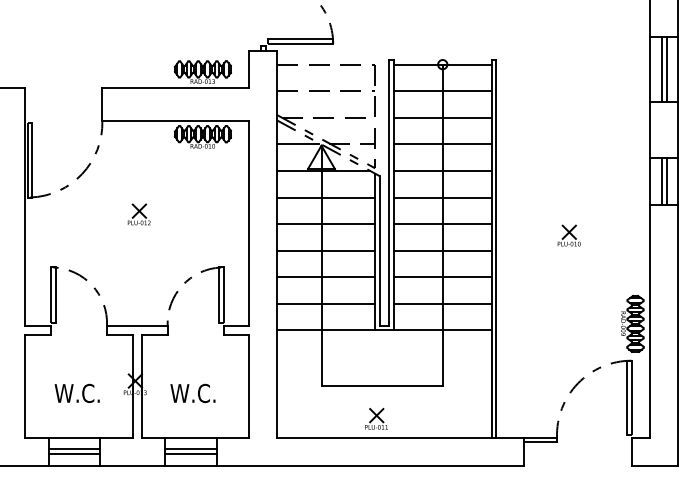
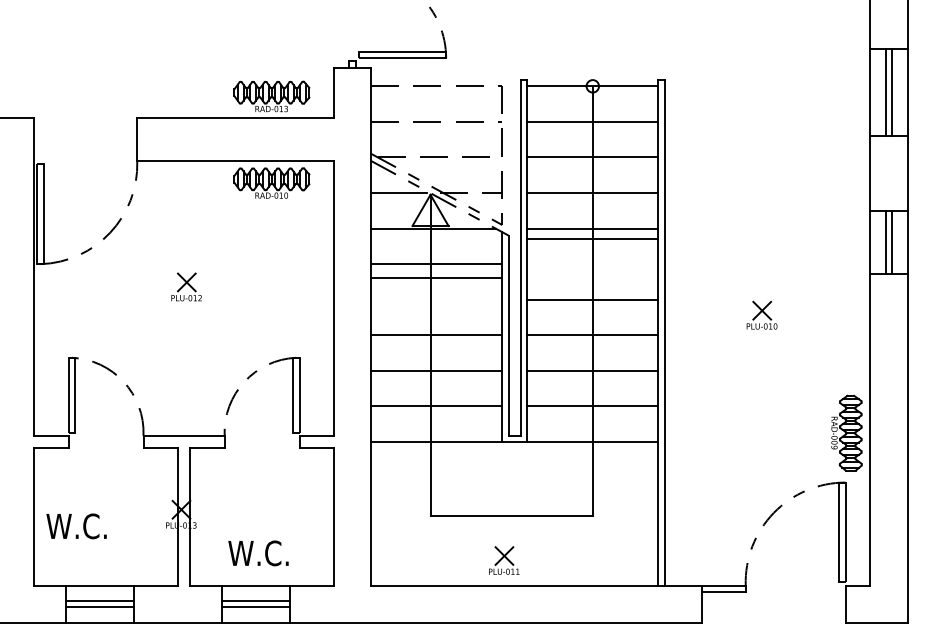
line: (442, 197) -> (592, 239), moved
line: (325, 223) -> (436, 277), moved
text: (77, 393) -> (76, 526), moved
text: (192, 393) -> (258, 553), moved

